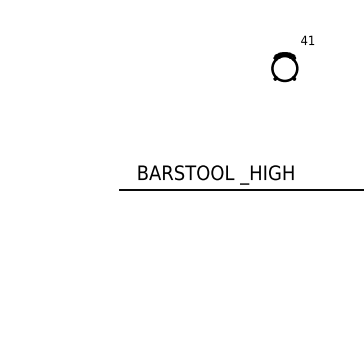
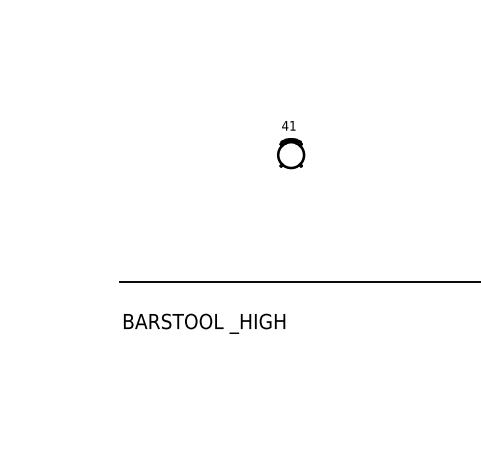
text: (307, 40) -> (288, 125), moved
text: (215, 174) -> (204, 323), moved

